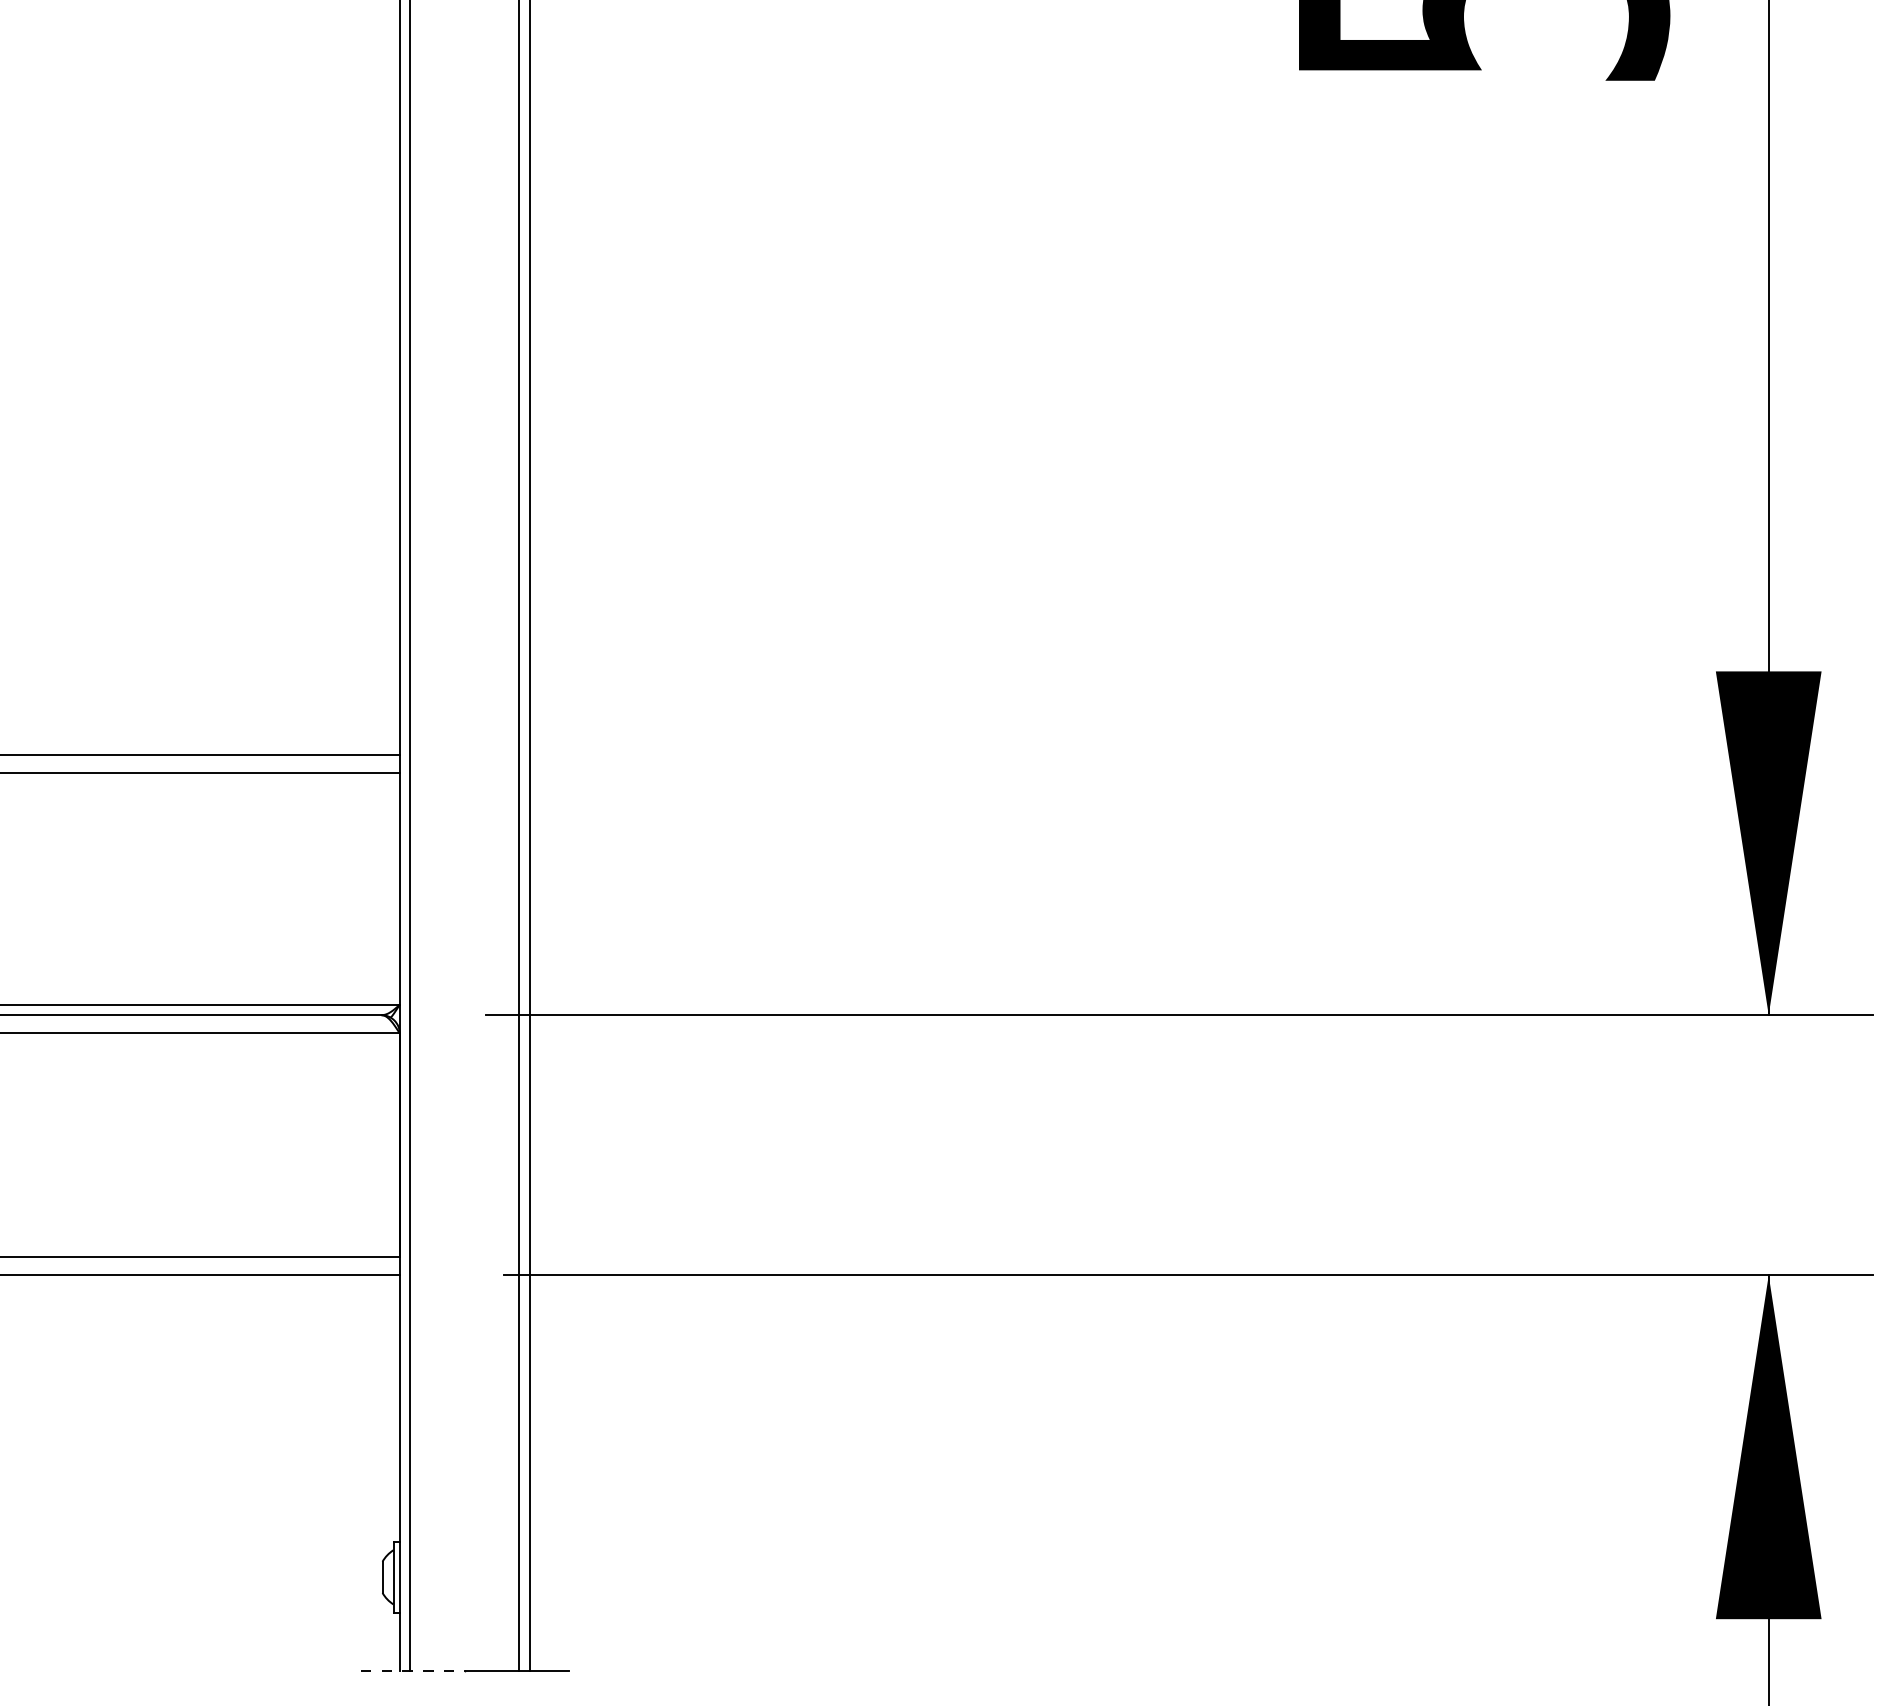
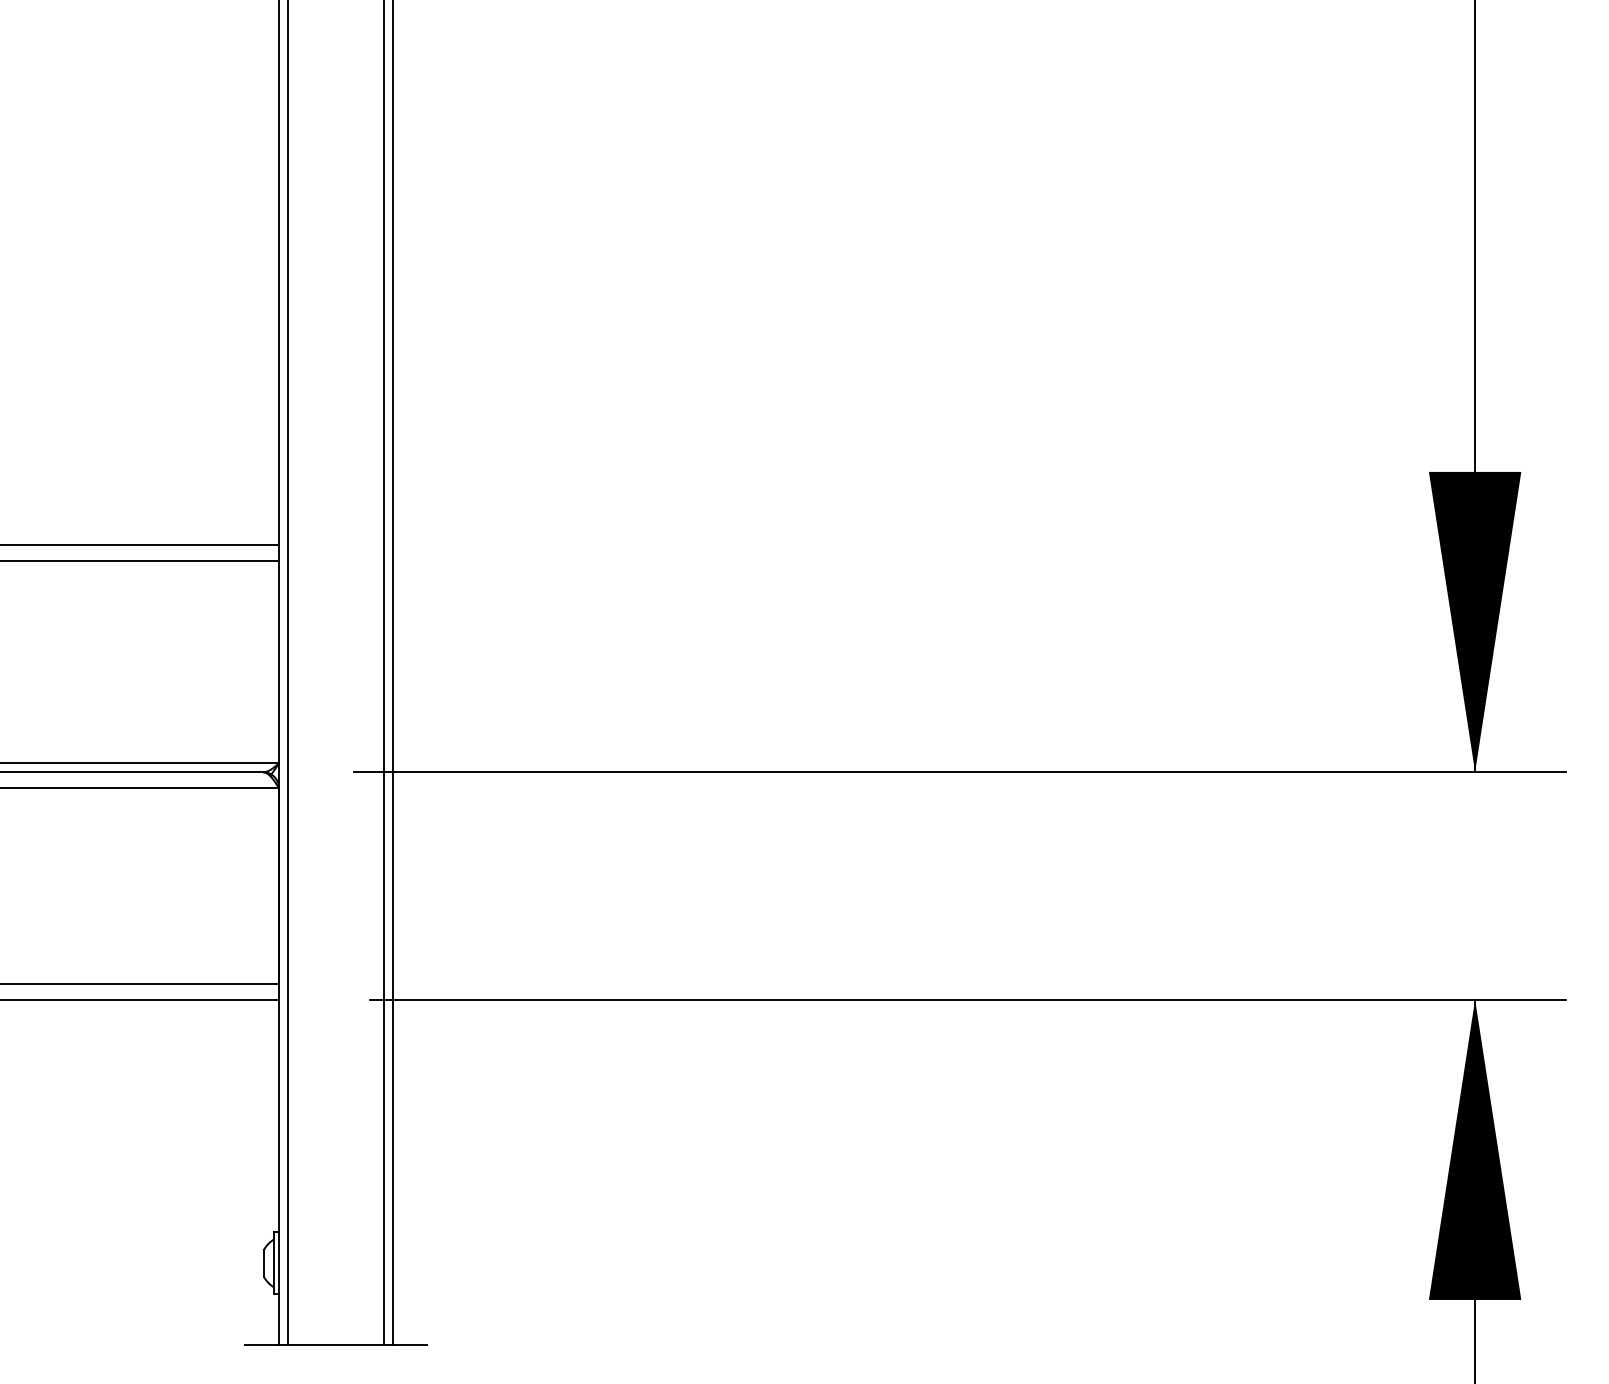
line: (413, 1671) -> (291, 1345), dashed -> solid

